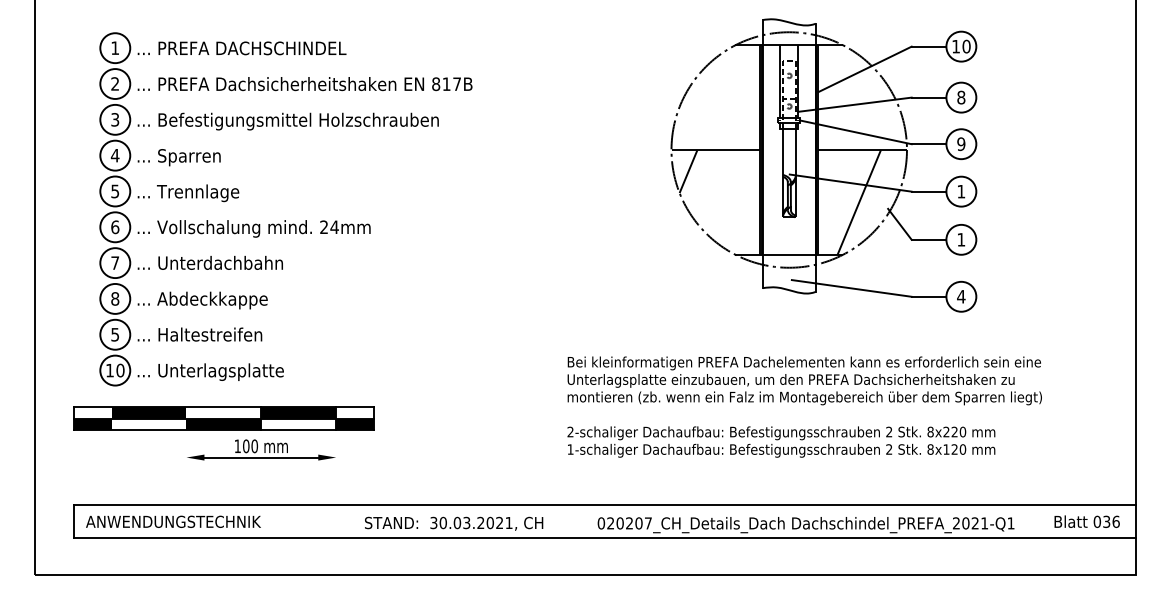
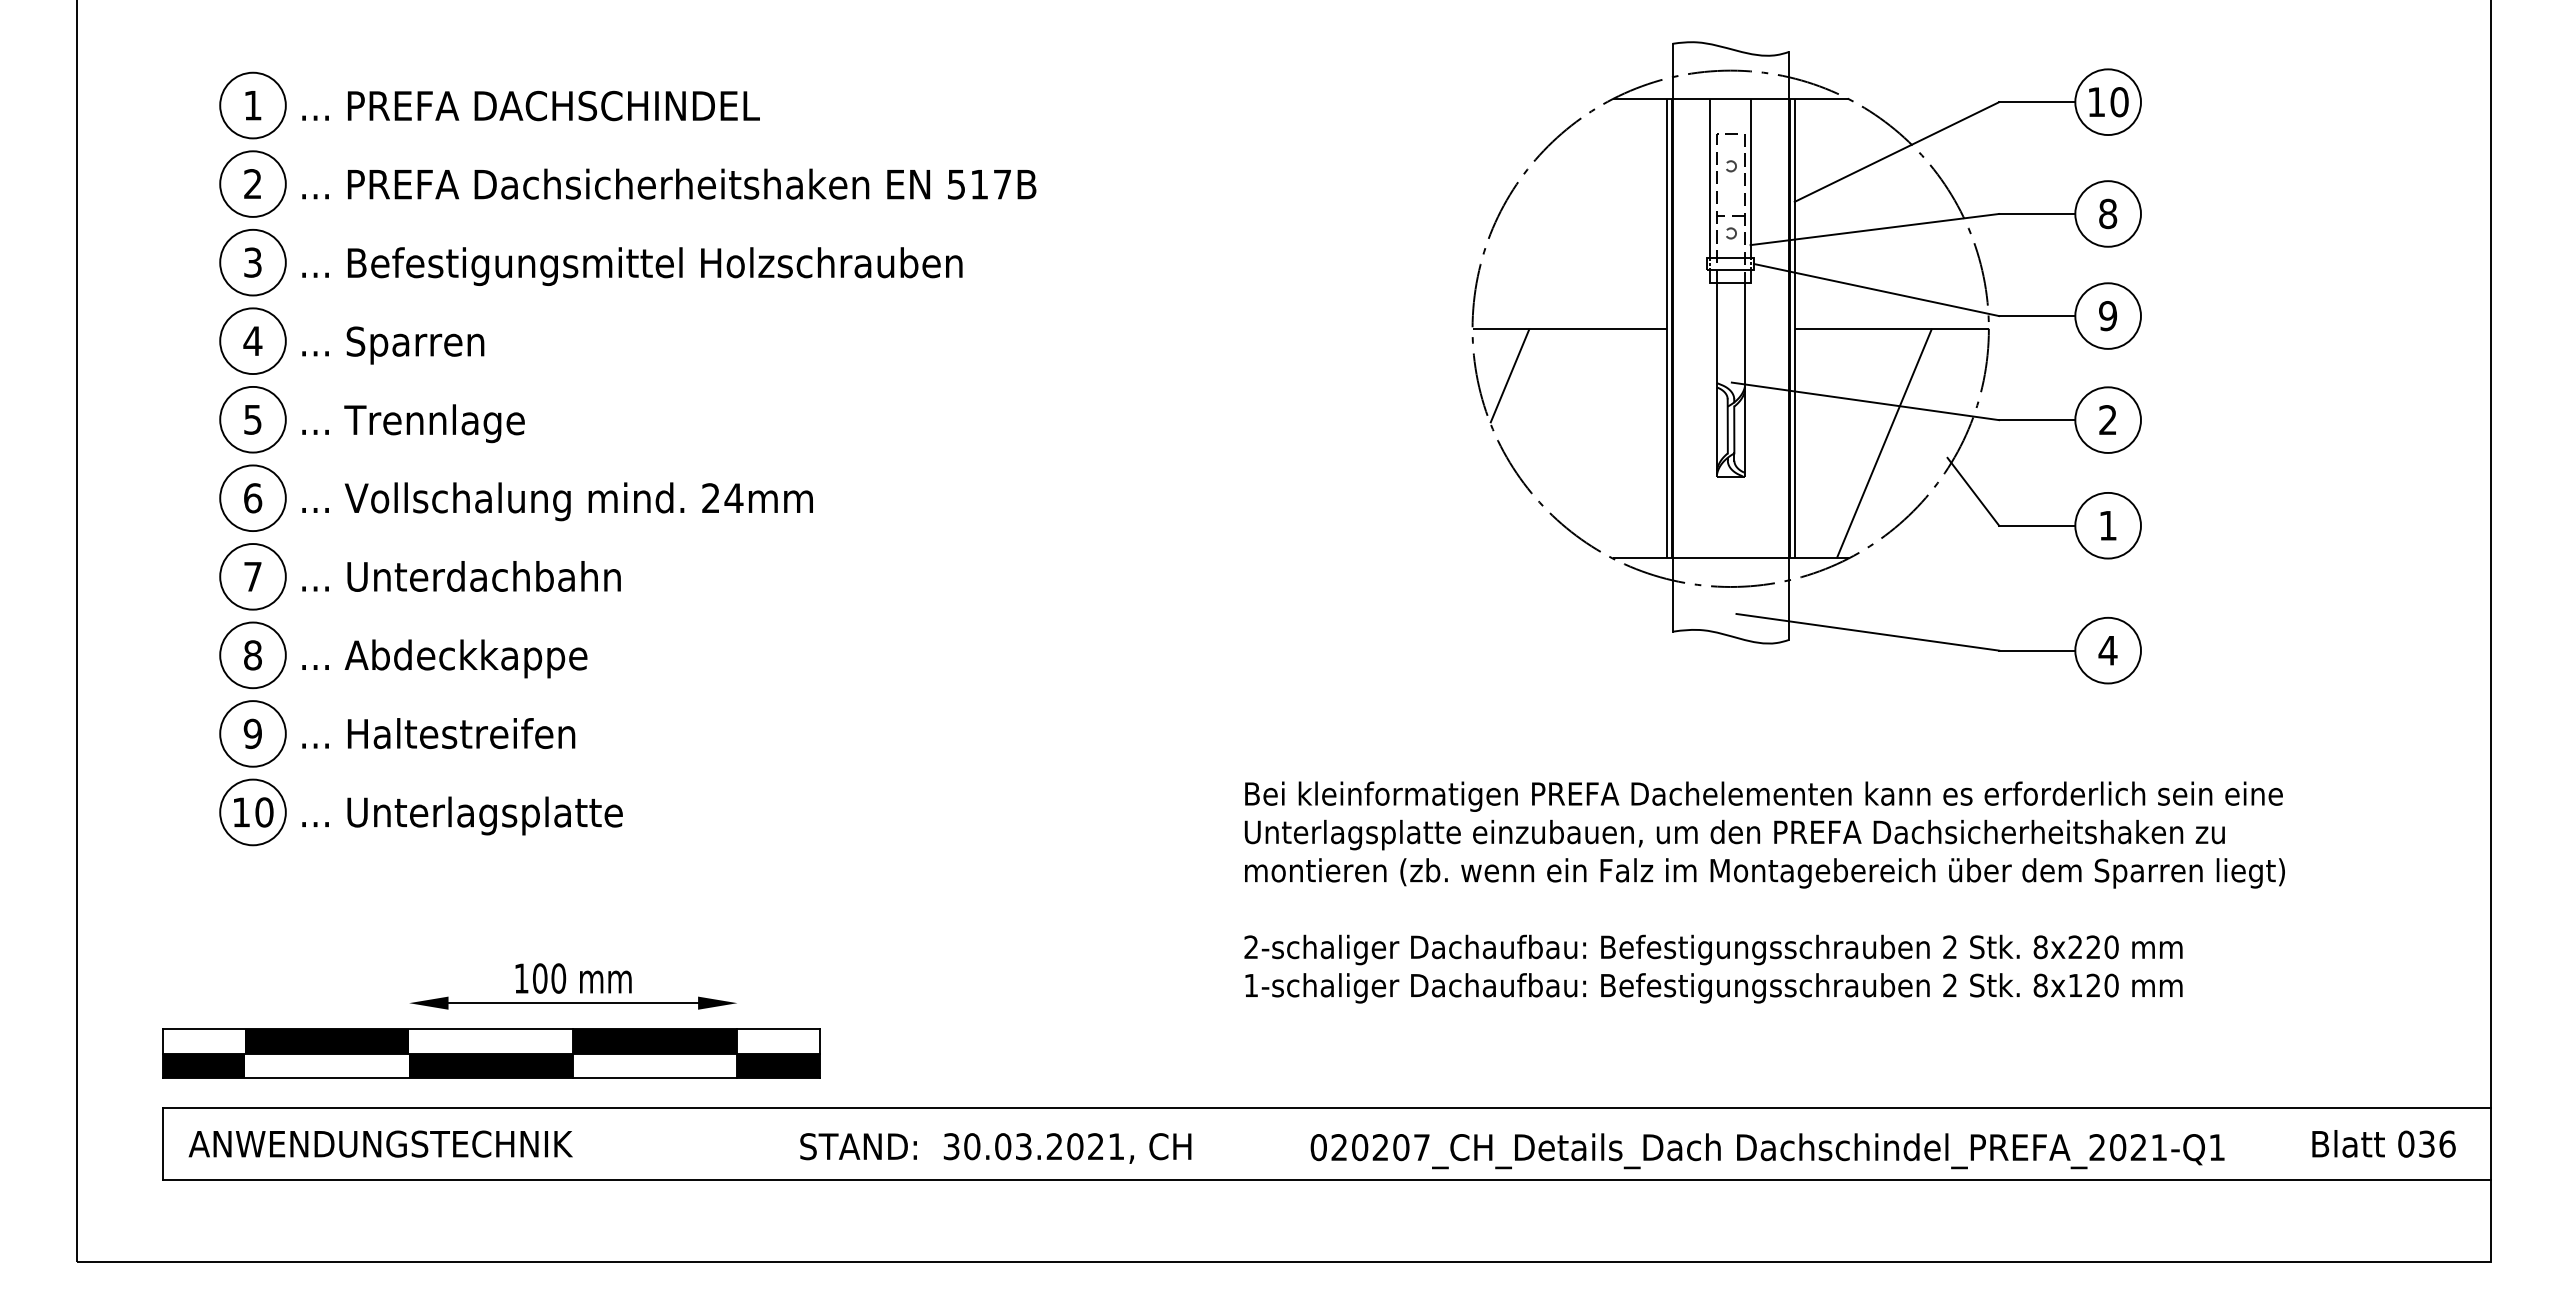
text: (436, 84) -> (957, 185), 817B -> 517B
text: (961, 191) -> (2108, 419), 1 -> 2
text: (115, 334) -> (253, 733), 5 -> 9
part: (223, 418) -> (490, 1053), moved

